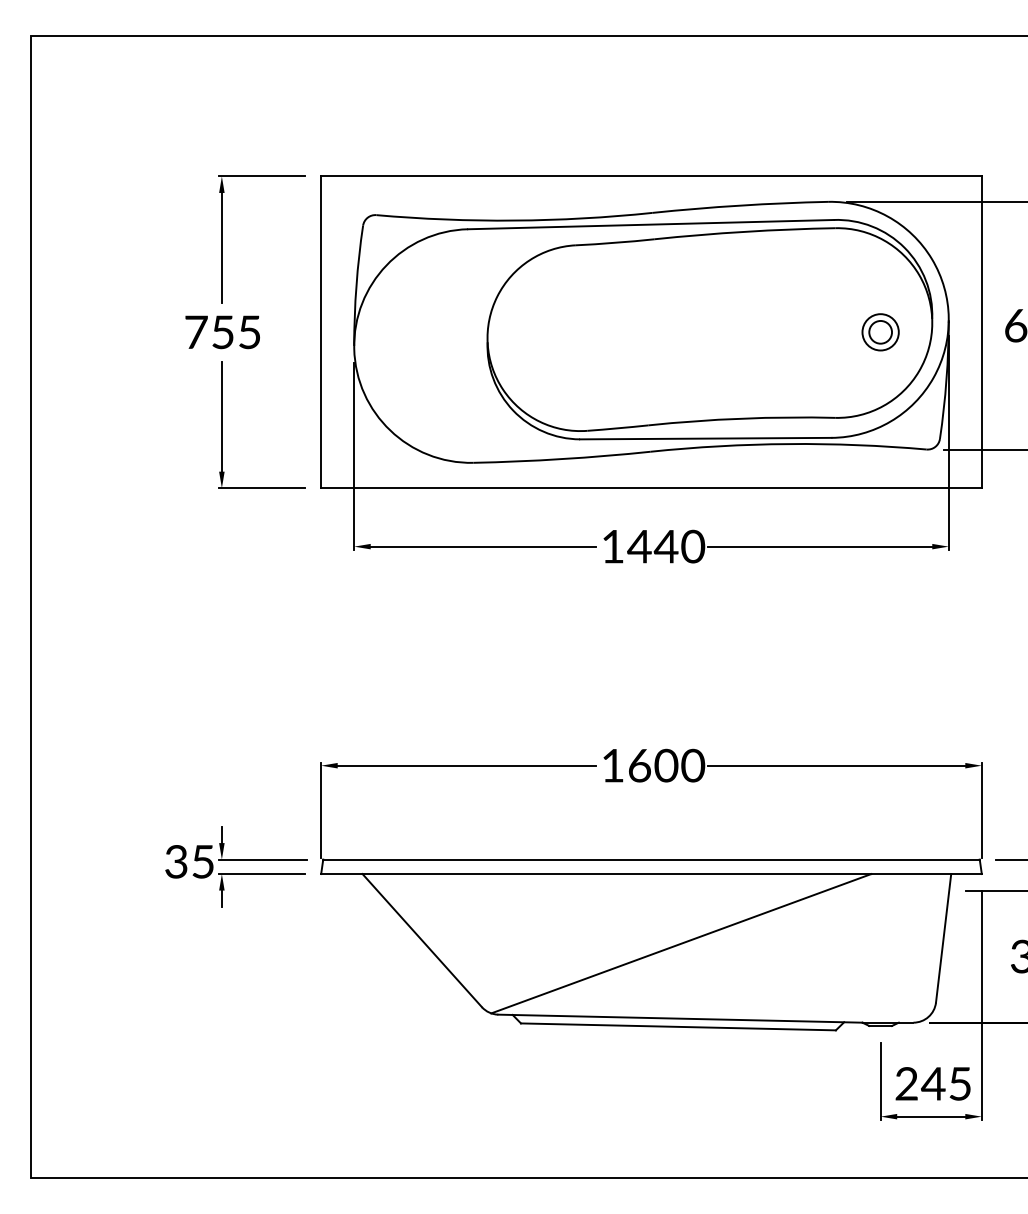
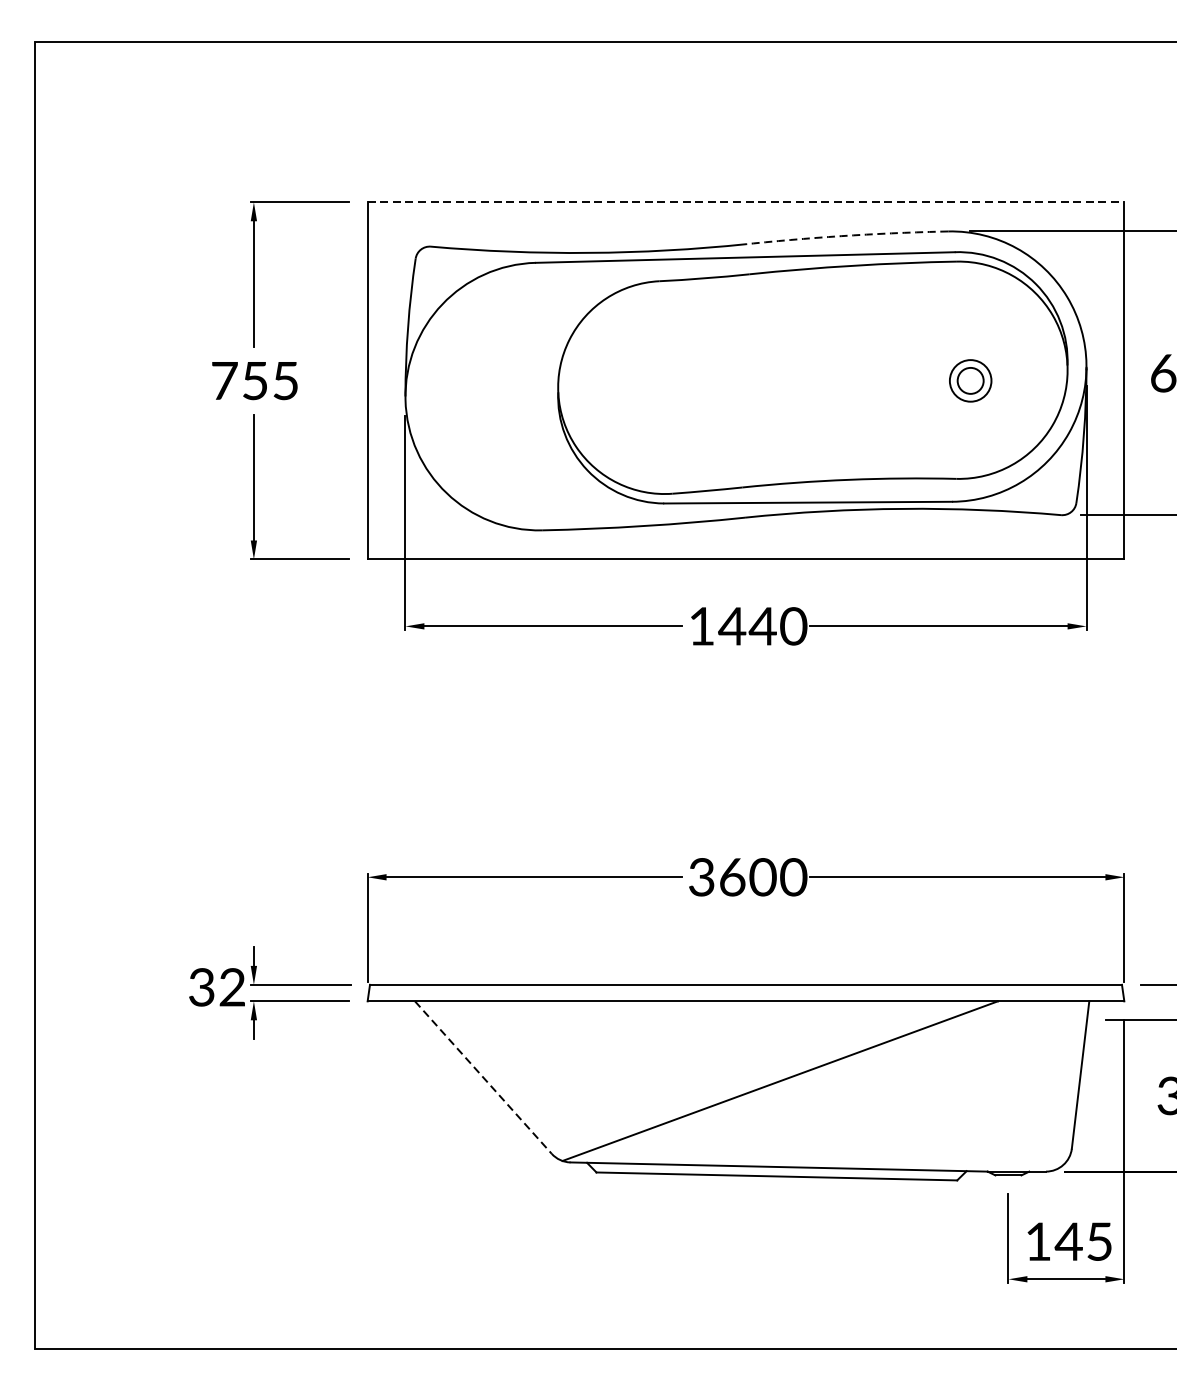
line: (652, 176) -> (747, 202), solid -> dashed
arc: (740, 205) -> (847, 235), solid -> dashed
part: (880, 332) -> (970, 381), moved
text: (612, 765) -> (701, 877), 1600 -> 3600
text: (203, 861) -> (232, 987), 35 -> 32
line: (422, 940) -> (483, 1077), solid -> dashed
text: (906, 1083) -> (1038, 1241), 245 -> 145

